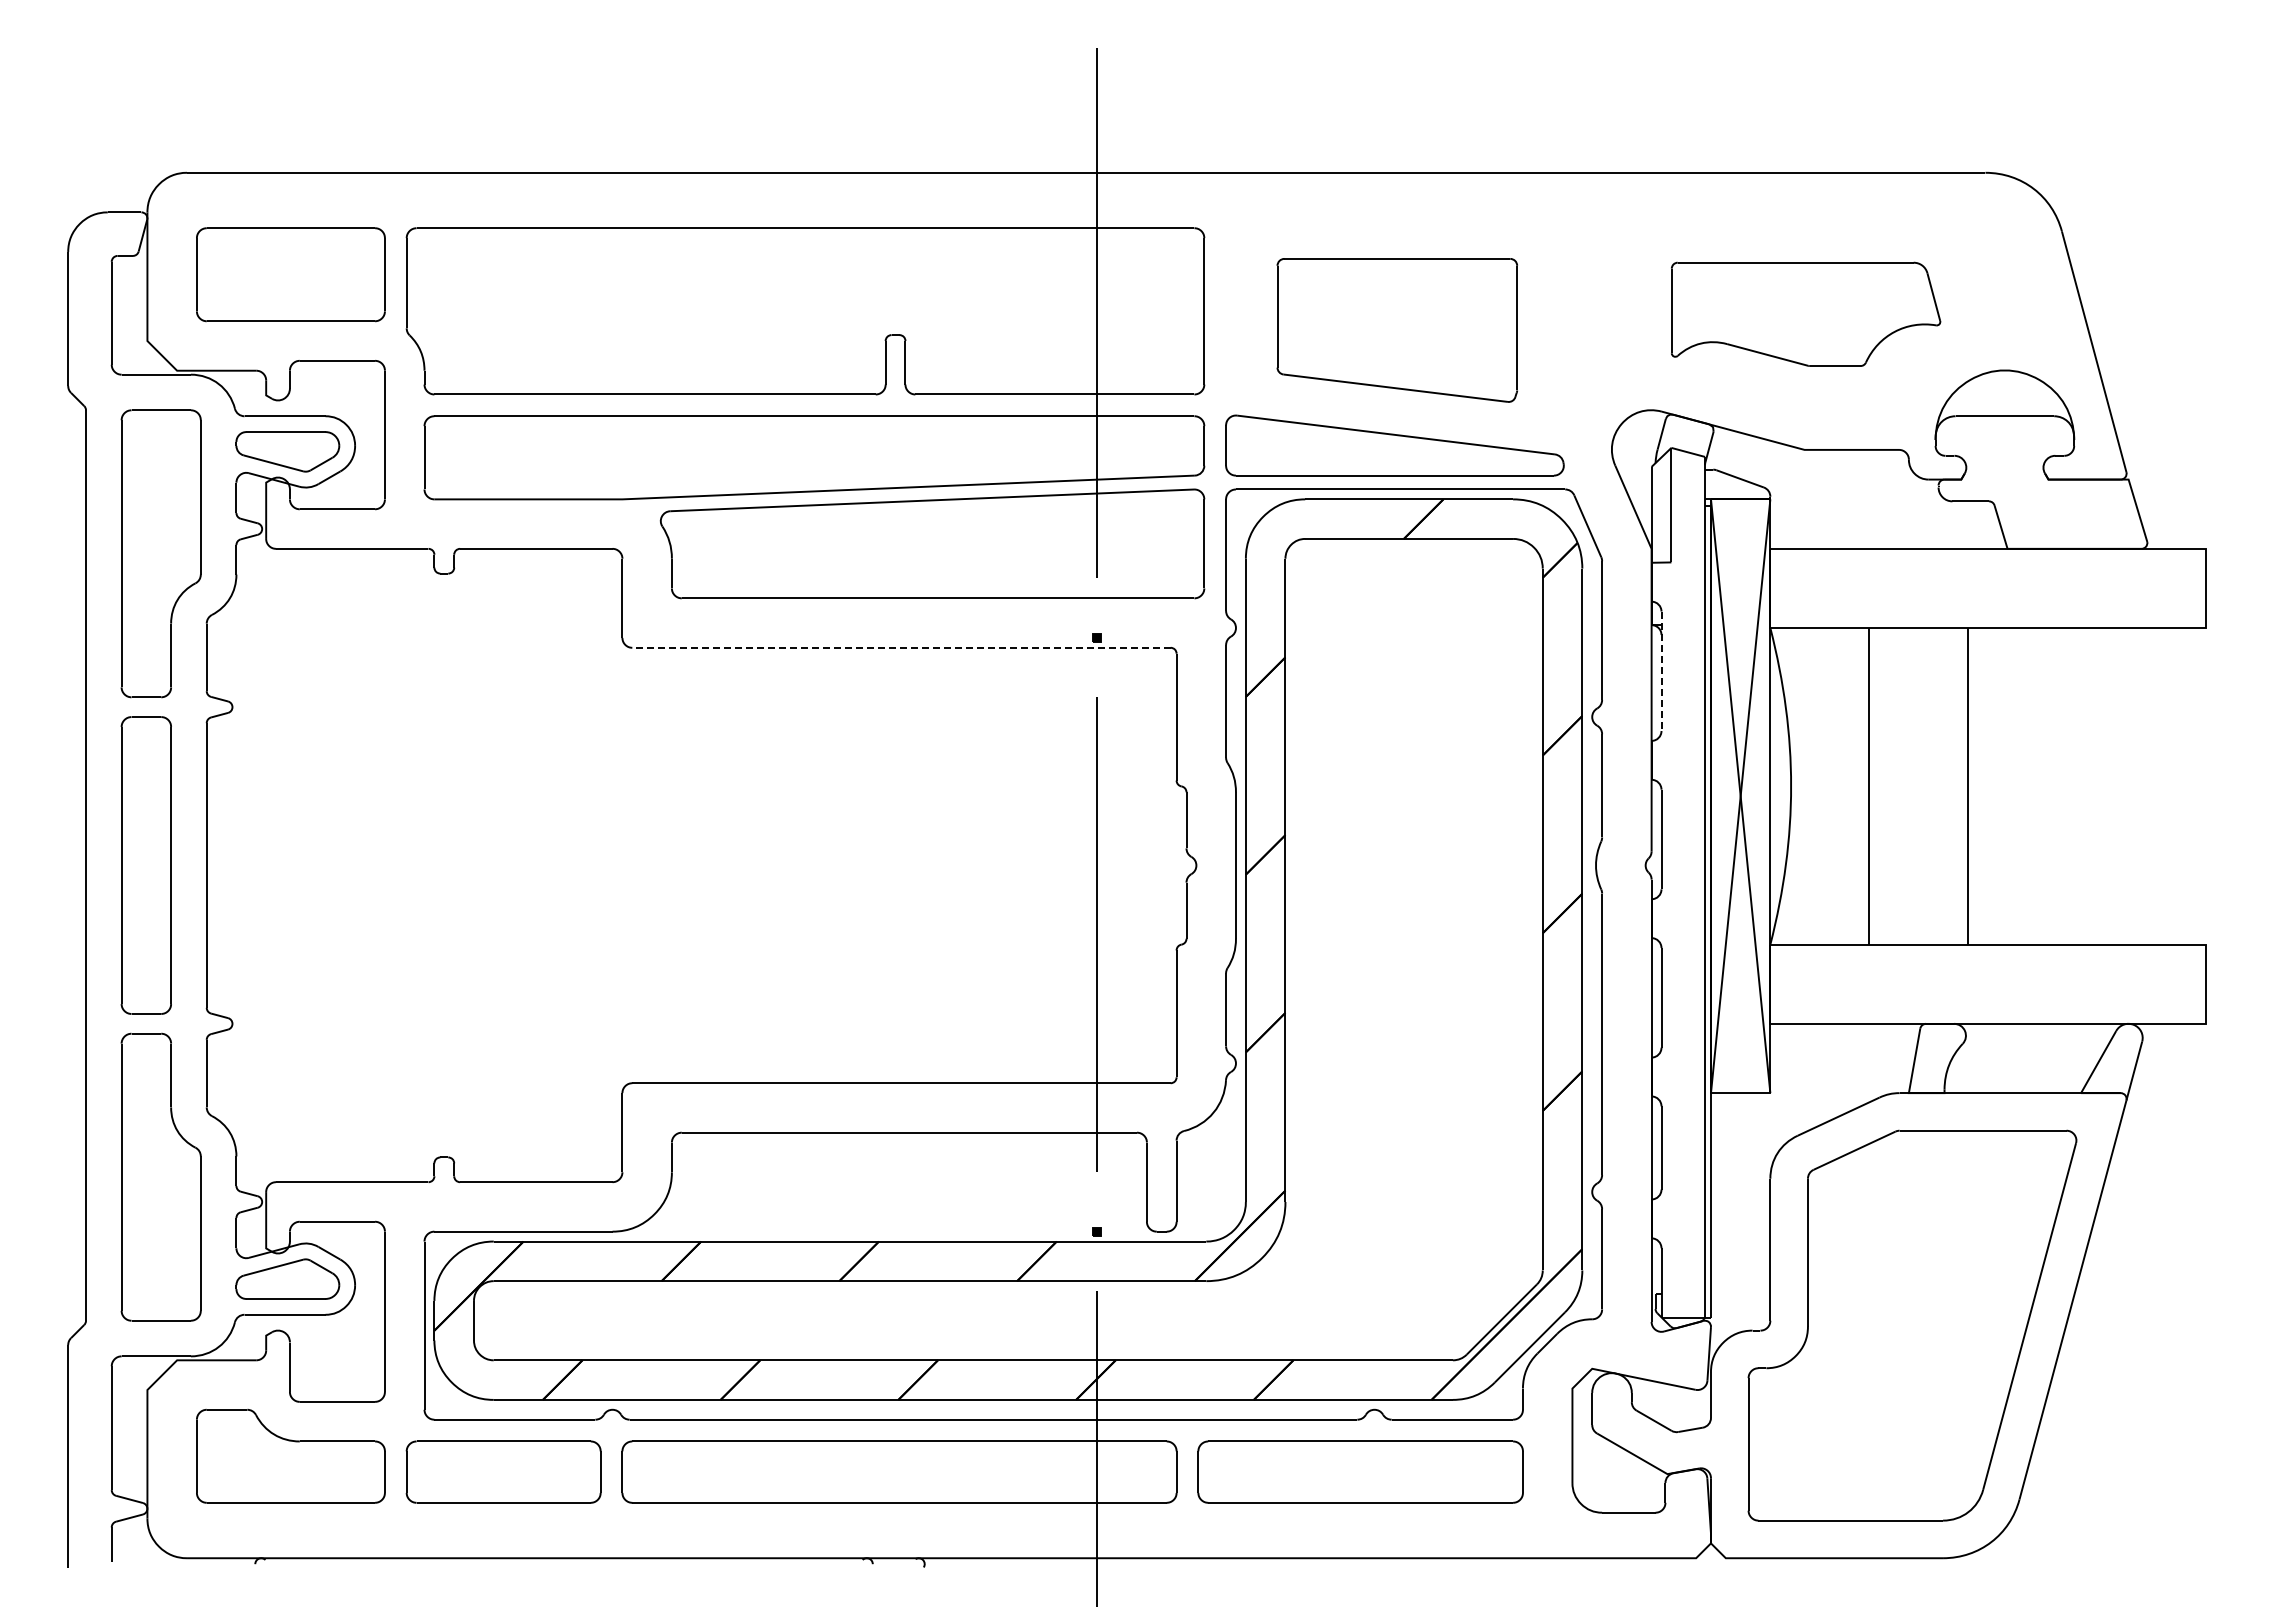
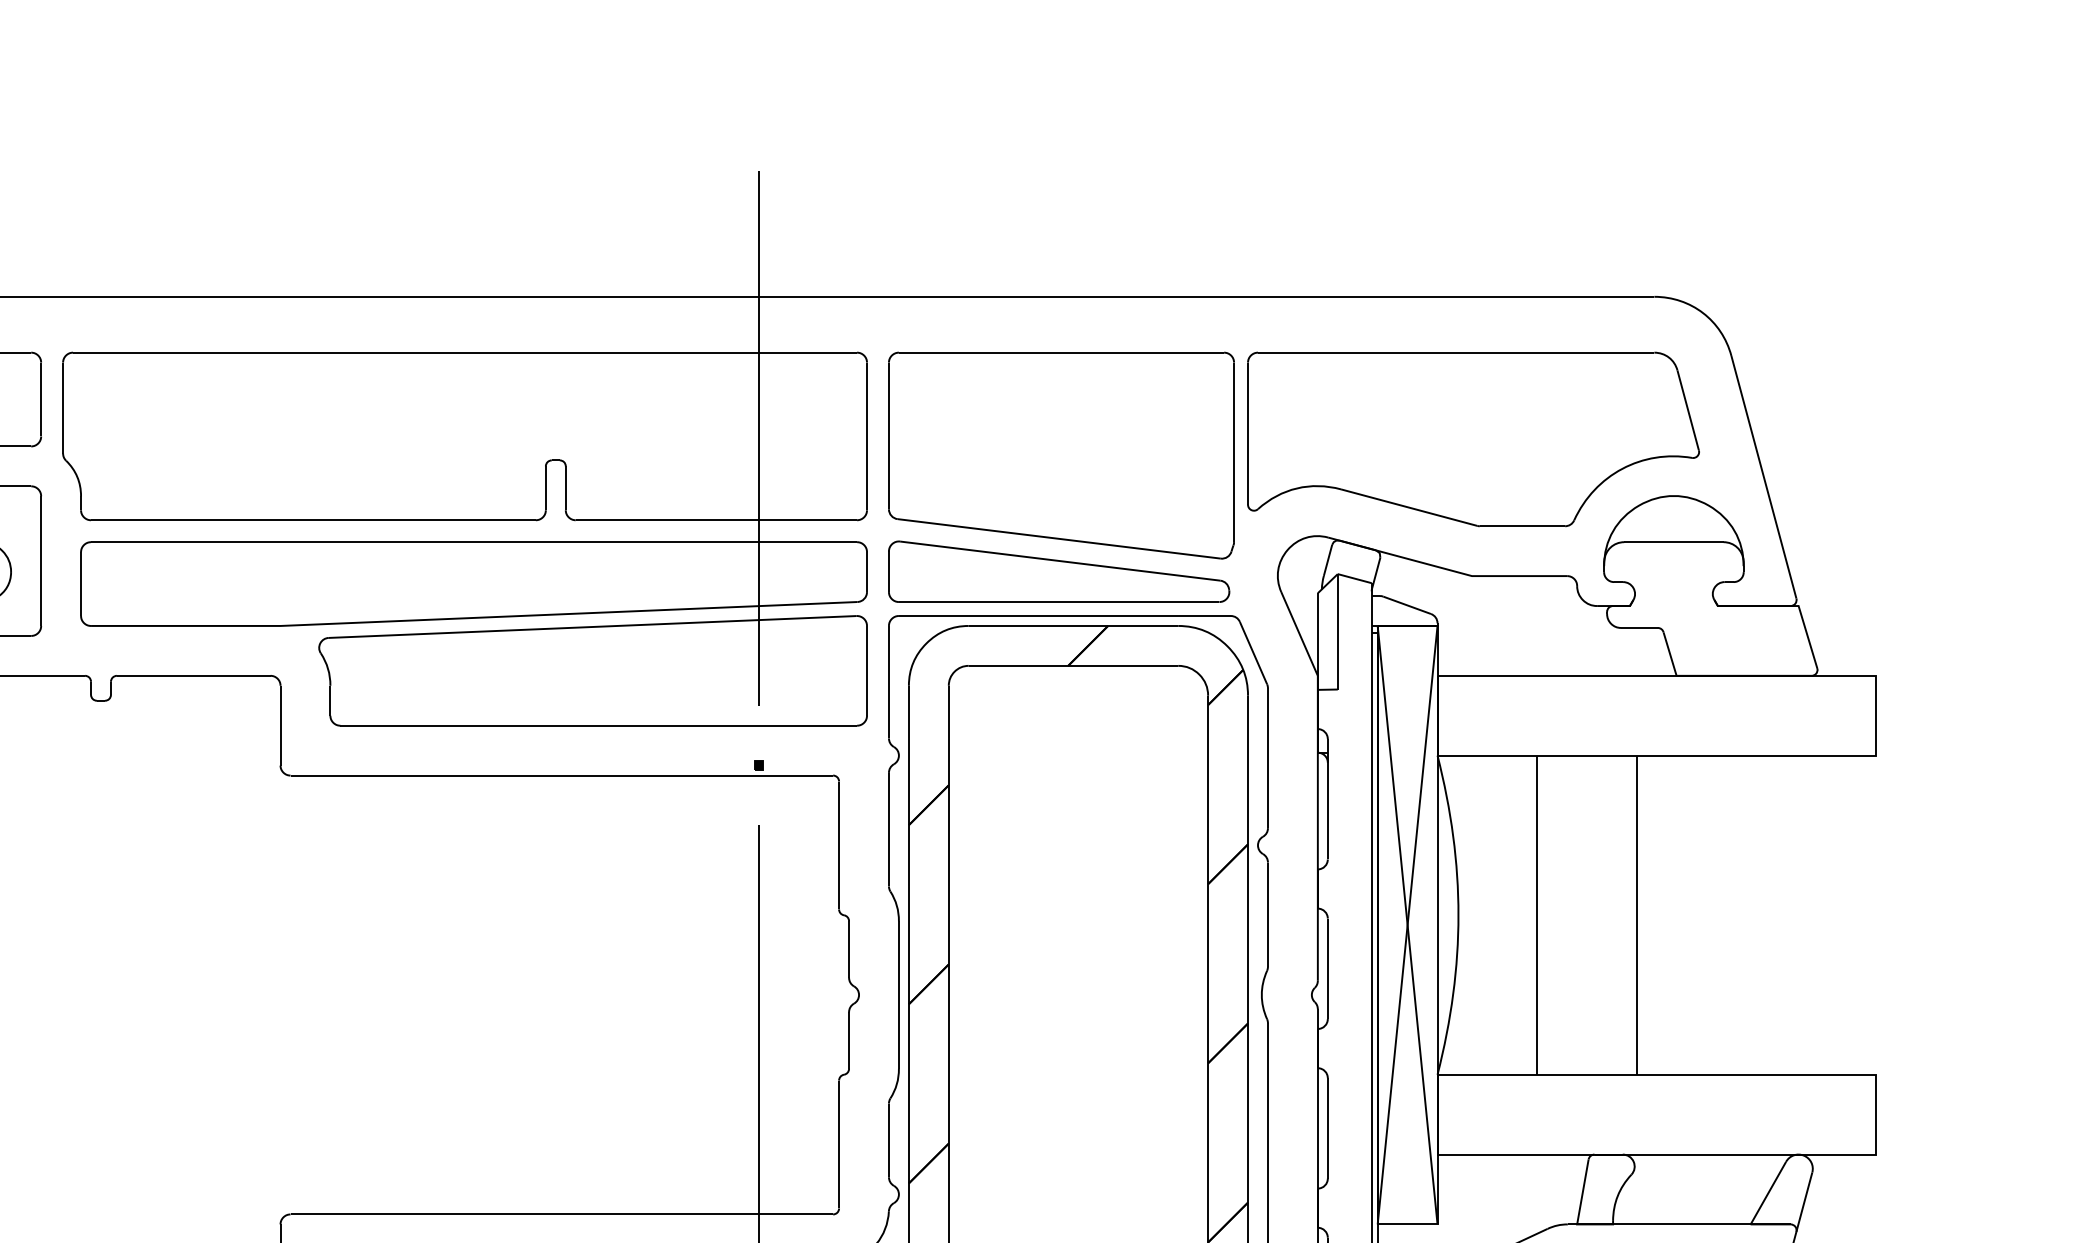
part: (1805, 314) -> (1472, 439), size x1.67
part: (1397, 330) -> (1061, 455), size x1.43
line: (901, 647) -> (561, 775), dashed -> solid
line: (1661, 671) -> (1327, 799), dashed -> solid

